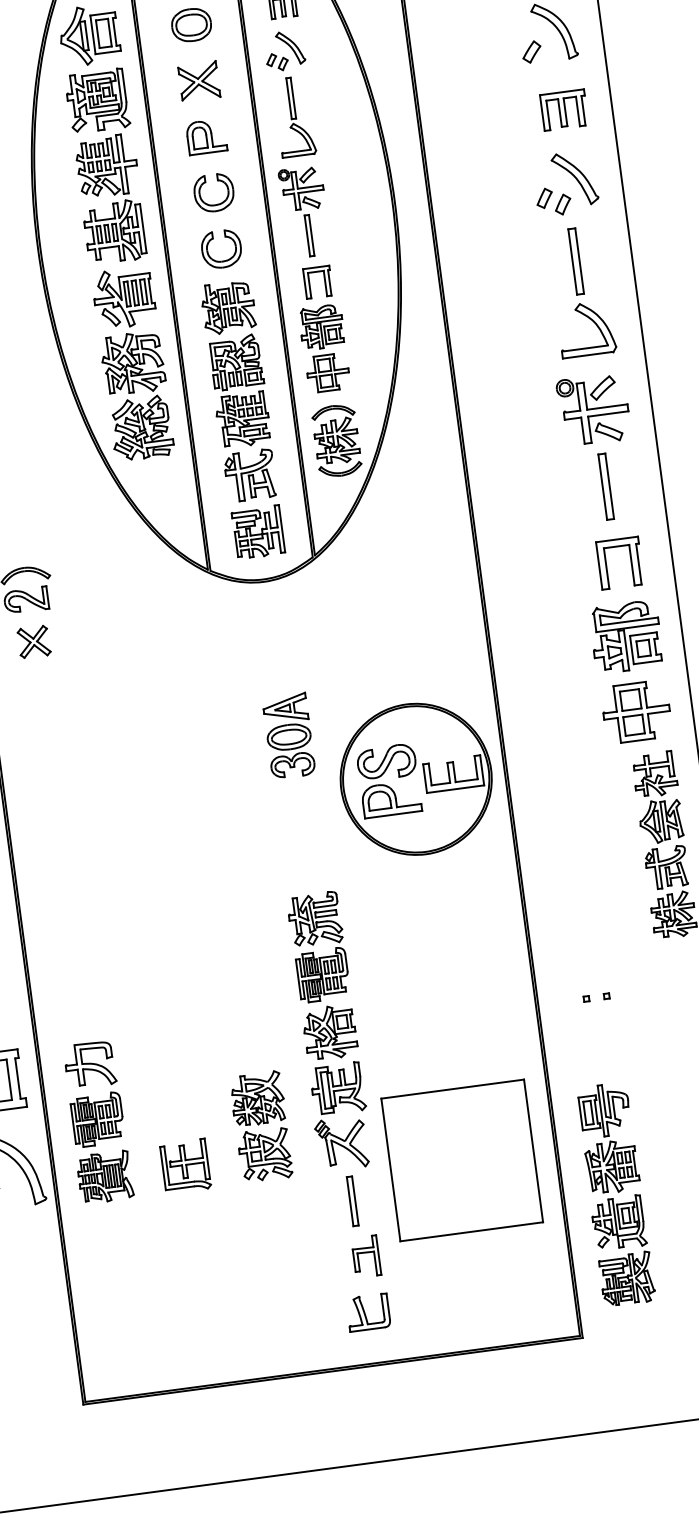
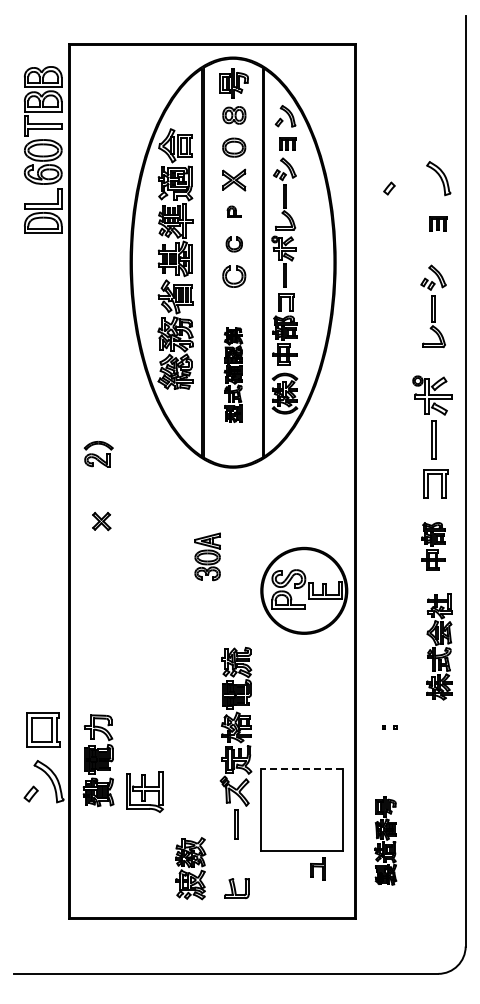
part: (531, 51) -> (389, 188), moved
part: (564, 109) -> (438, 223), size x0.7
part: (205, 136) -> (233, 211), size x0.6
part: (214, 193) -> (234, 244), size x0.7
part: (574, 254) -> (433, 306), size x0.7
part: (242, 419) -> (233, 374), size x0.6
part: (33, 642) -> (101, 521), moved
part: (630, 672) -> (433, 546), size x0.6
part: (288, 735) -> (207, 556), moved
line: (452, 1088) -> (301, 768), solid -> dashed
part: (261, 1126) -> (190, 868), moved
part: (185, 1166) -> (144, 792), size x1.4
part: (615, 1194) -> (385, 840), size x0.7
part: (365, 1256) -> (317, 868), moved

